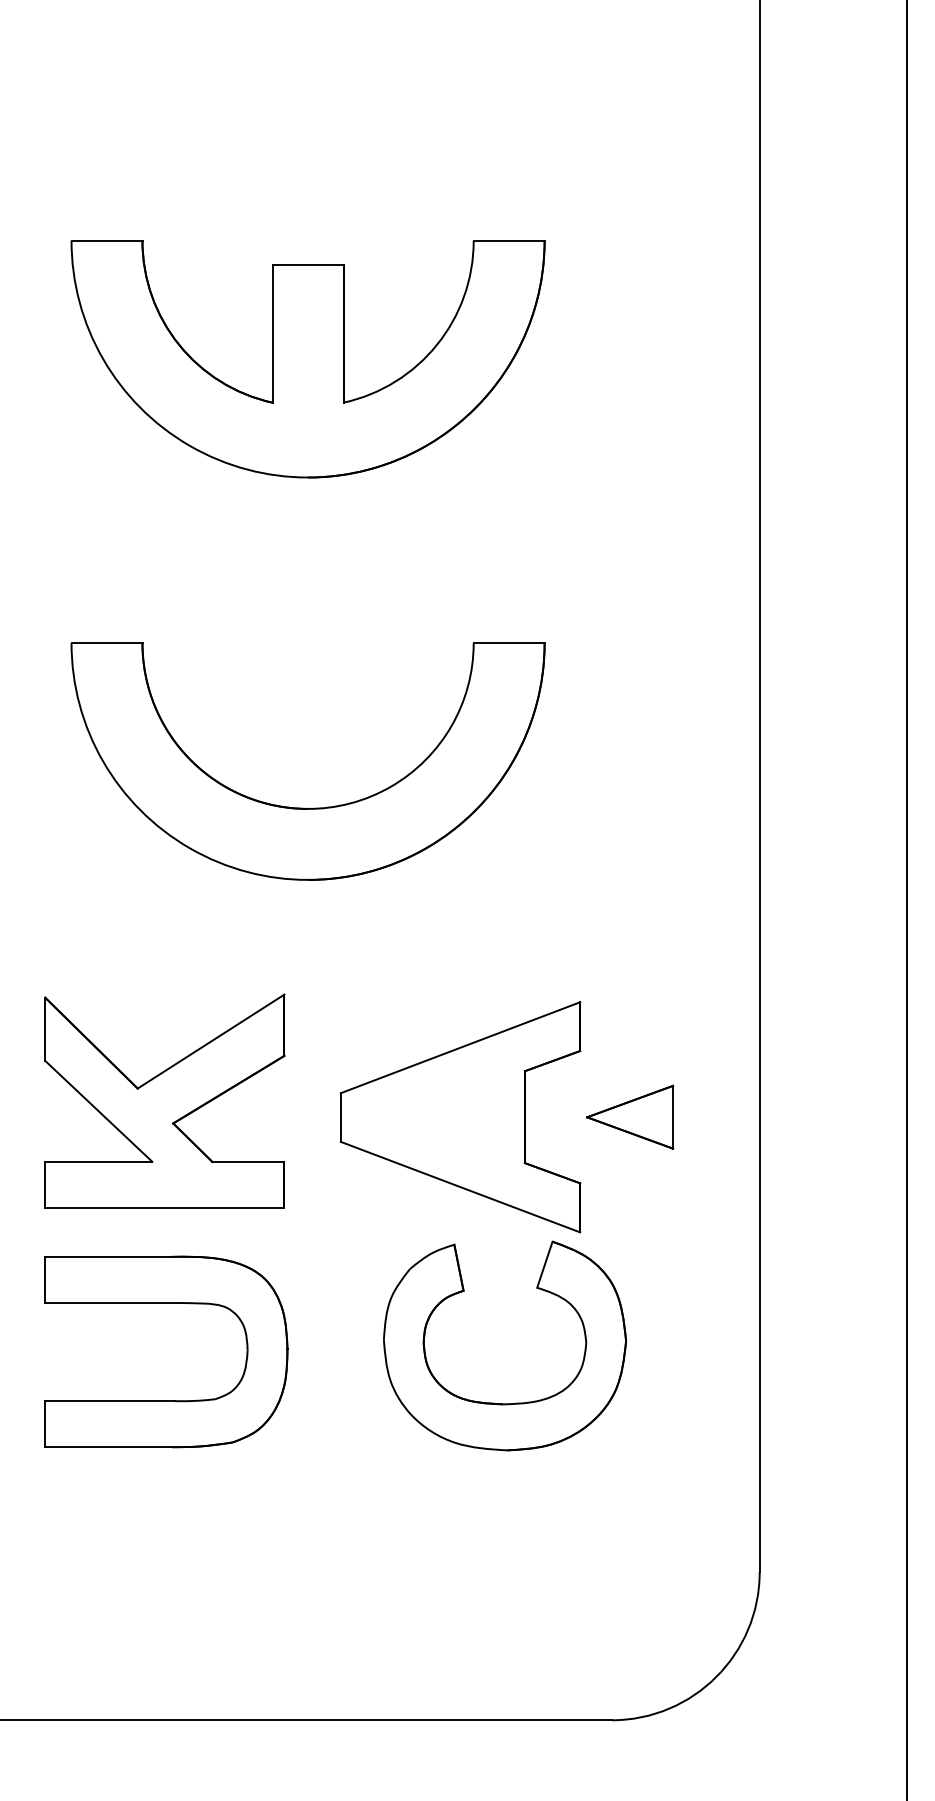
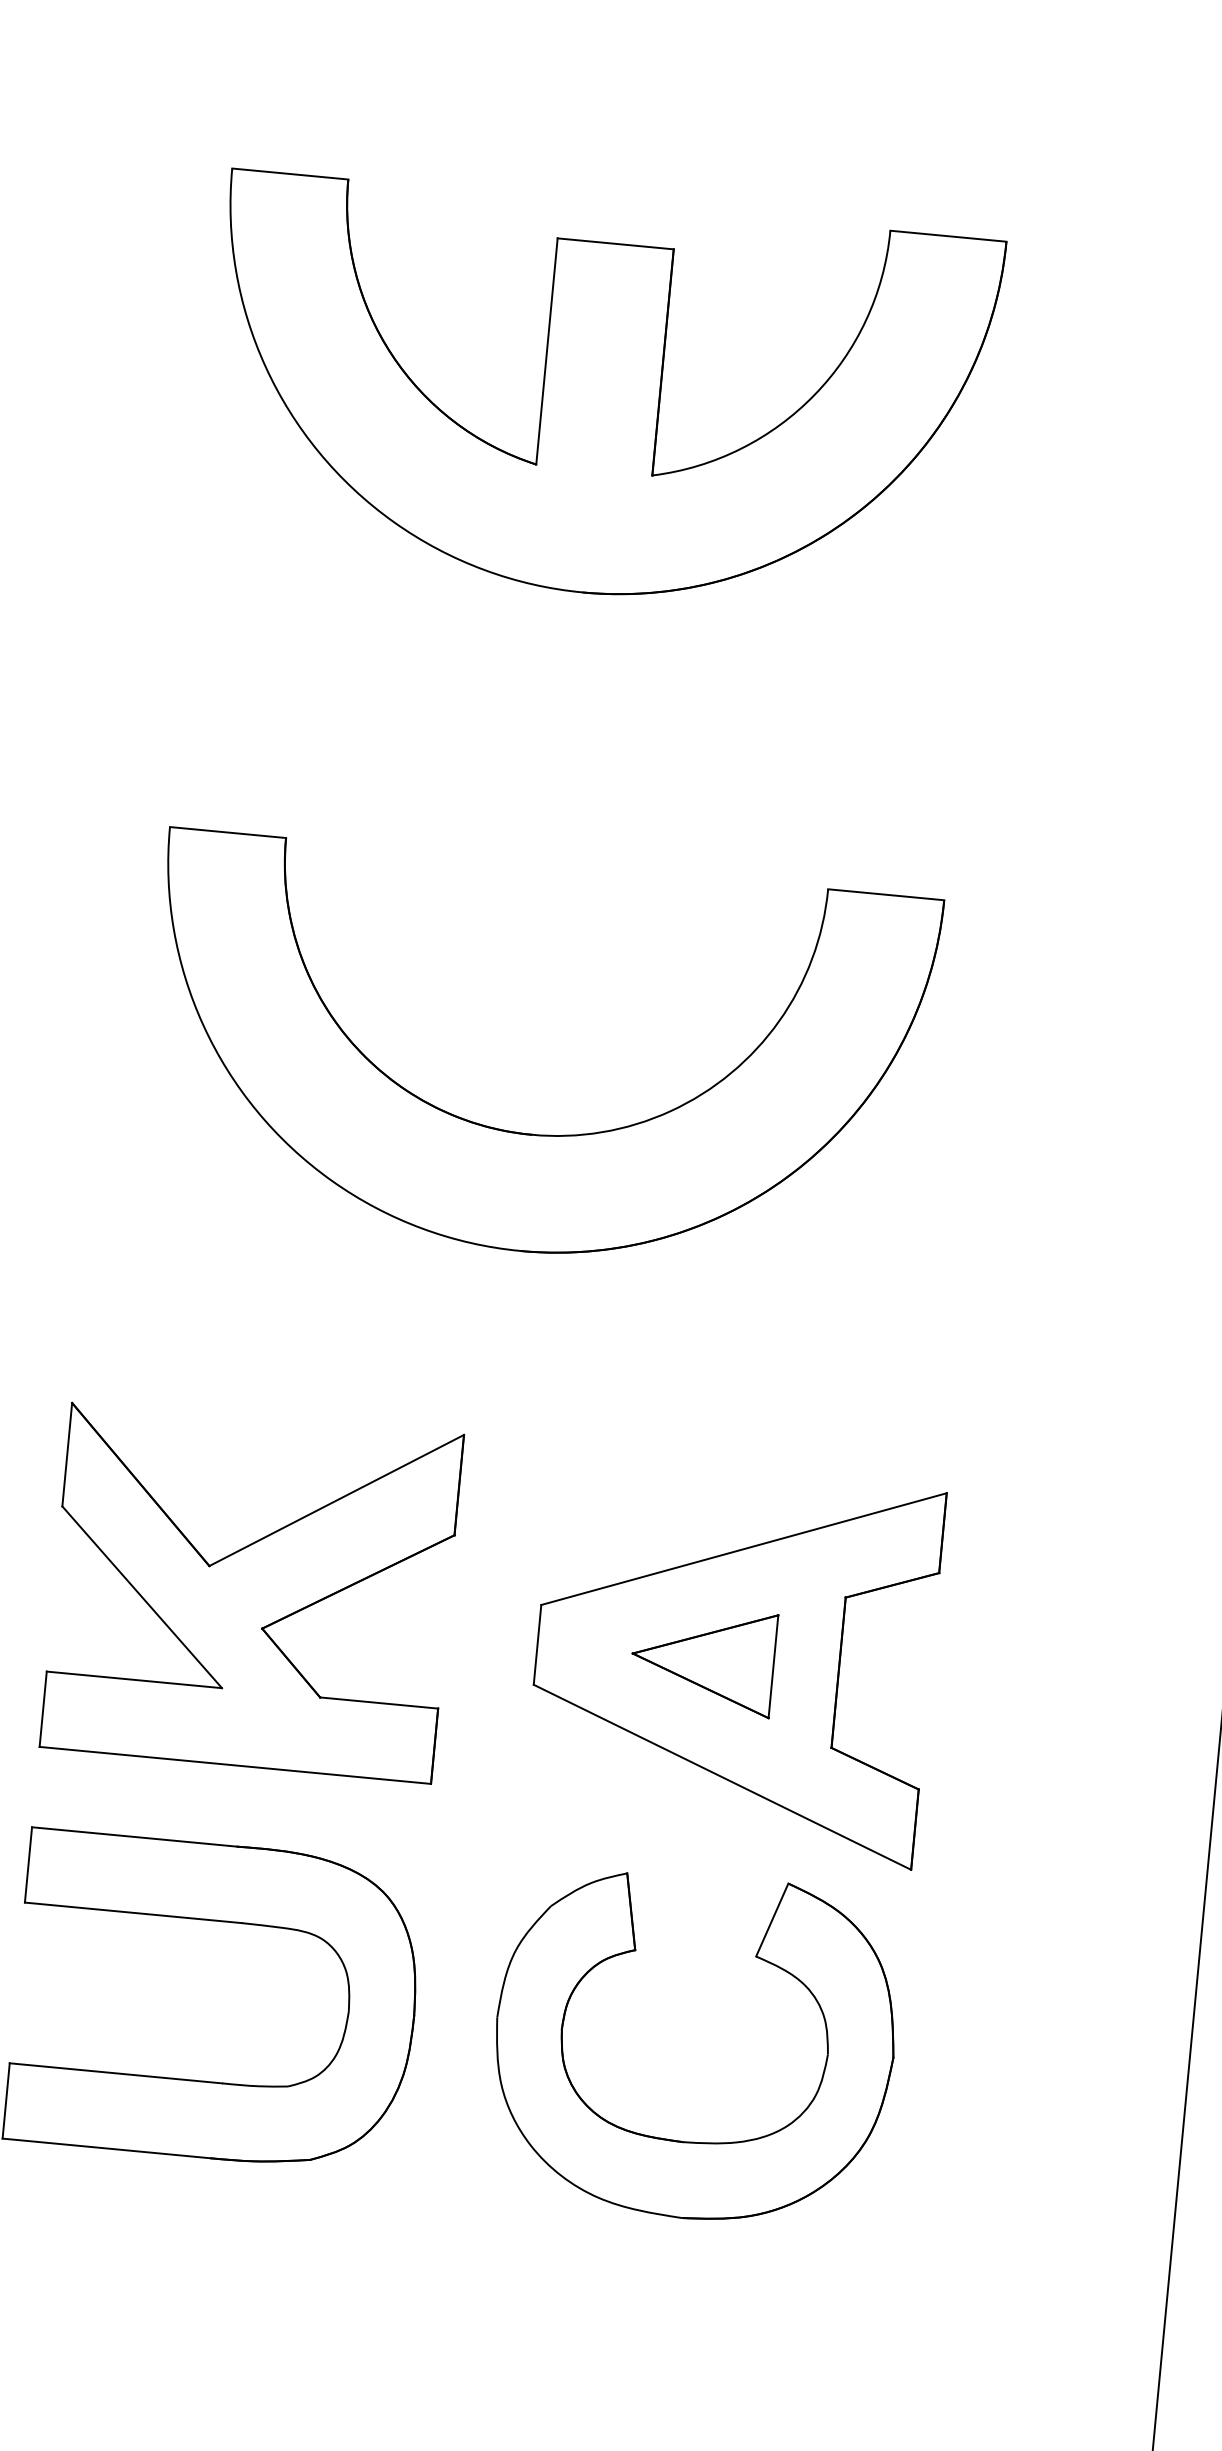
part: (630, 1116) -> (703, 1658), moved
part: (494, 1402) -> (668, 2137), moved

